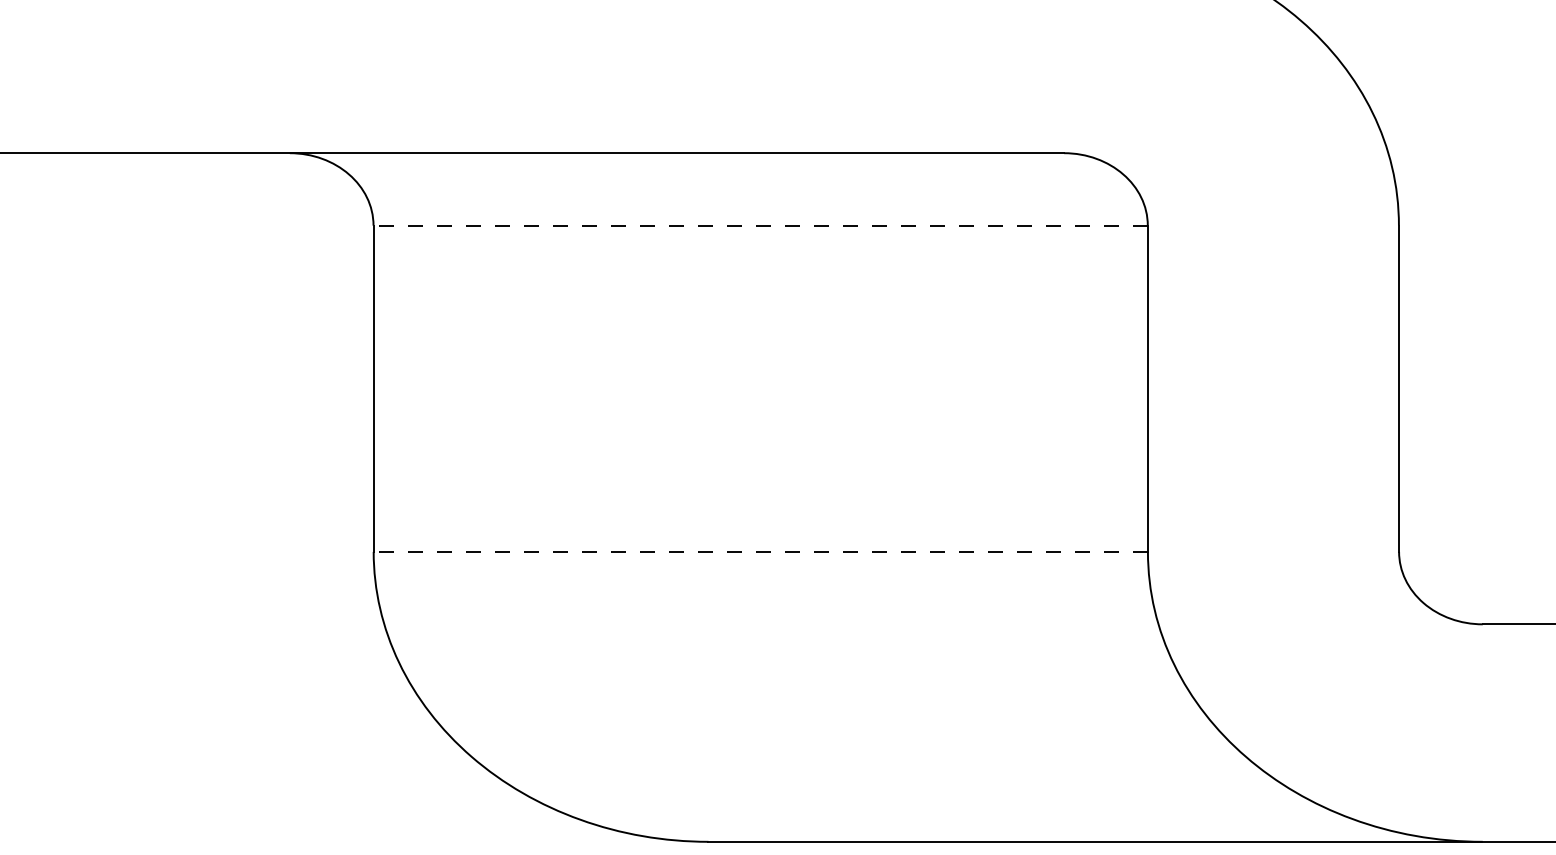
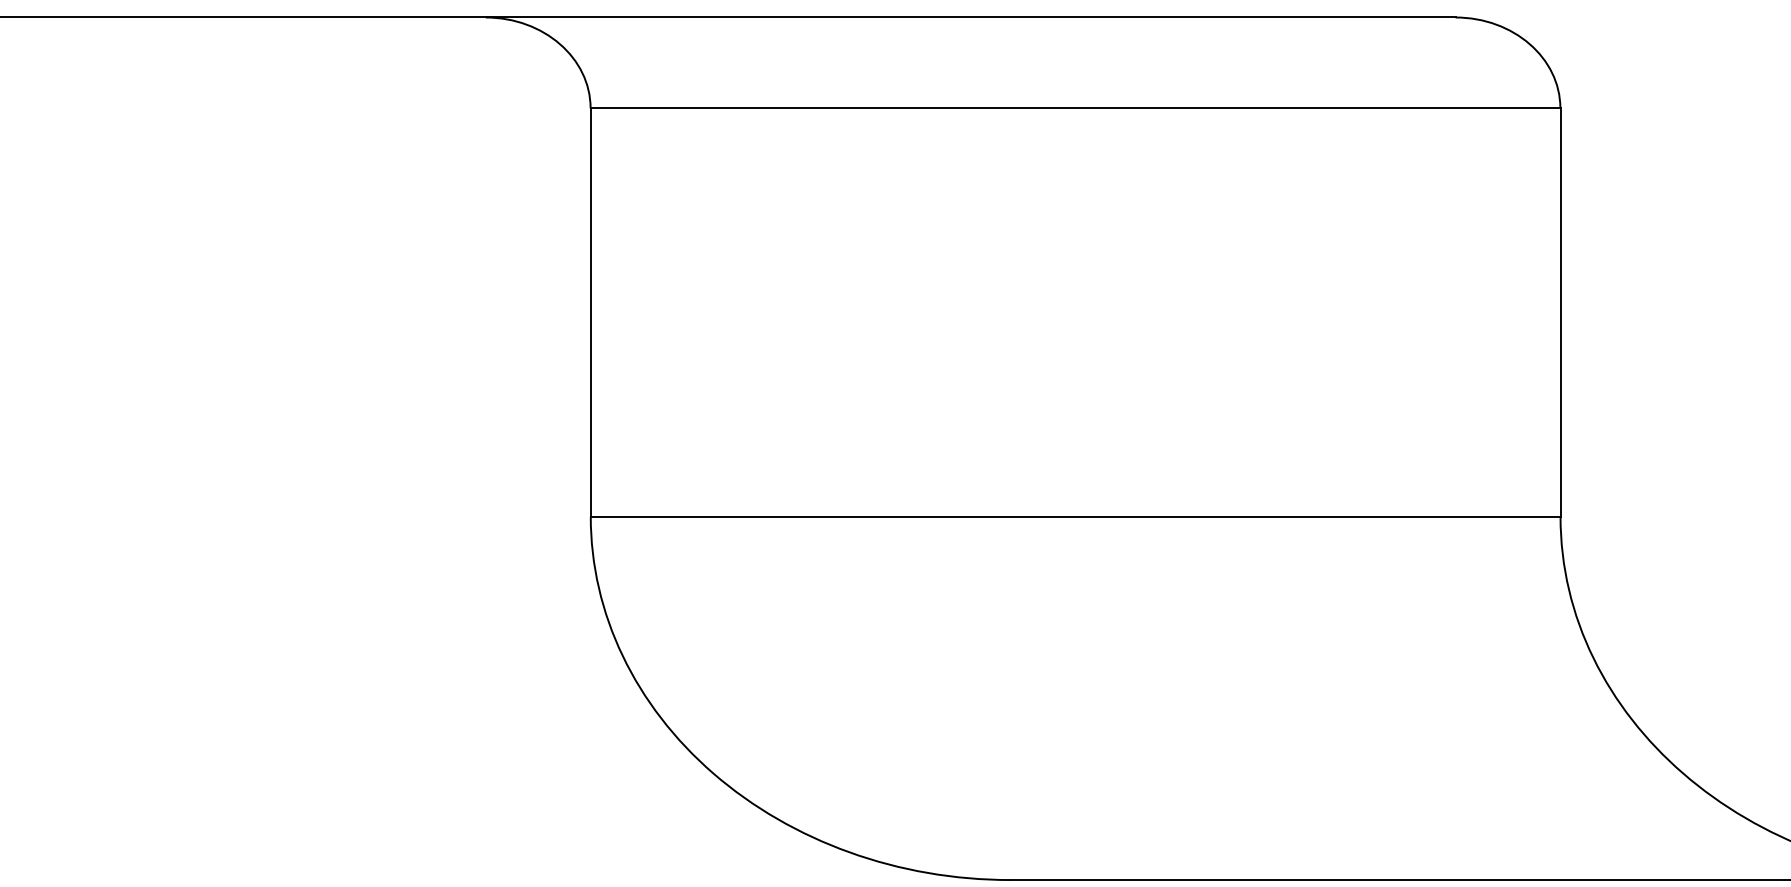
line: (760, 225) -> (1075, 108), dashed -> solid
line: (760, 551) -> (1075, 516), dashed -> solid

